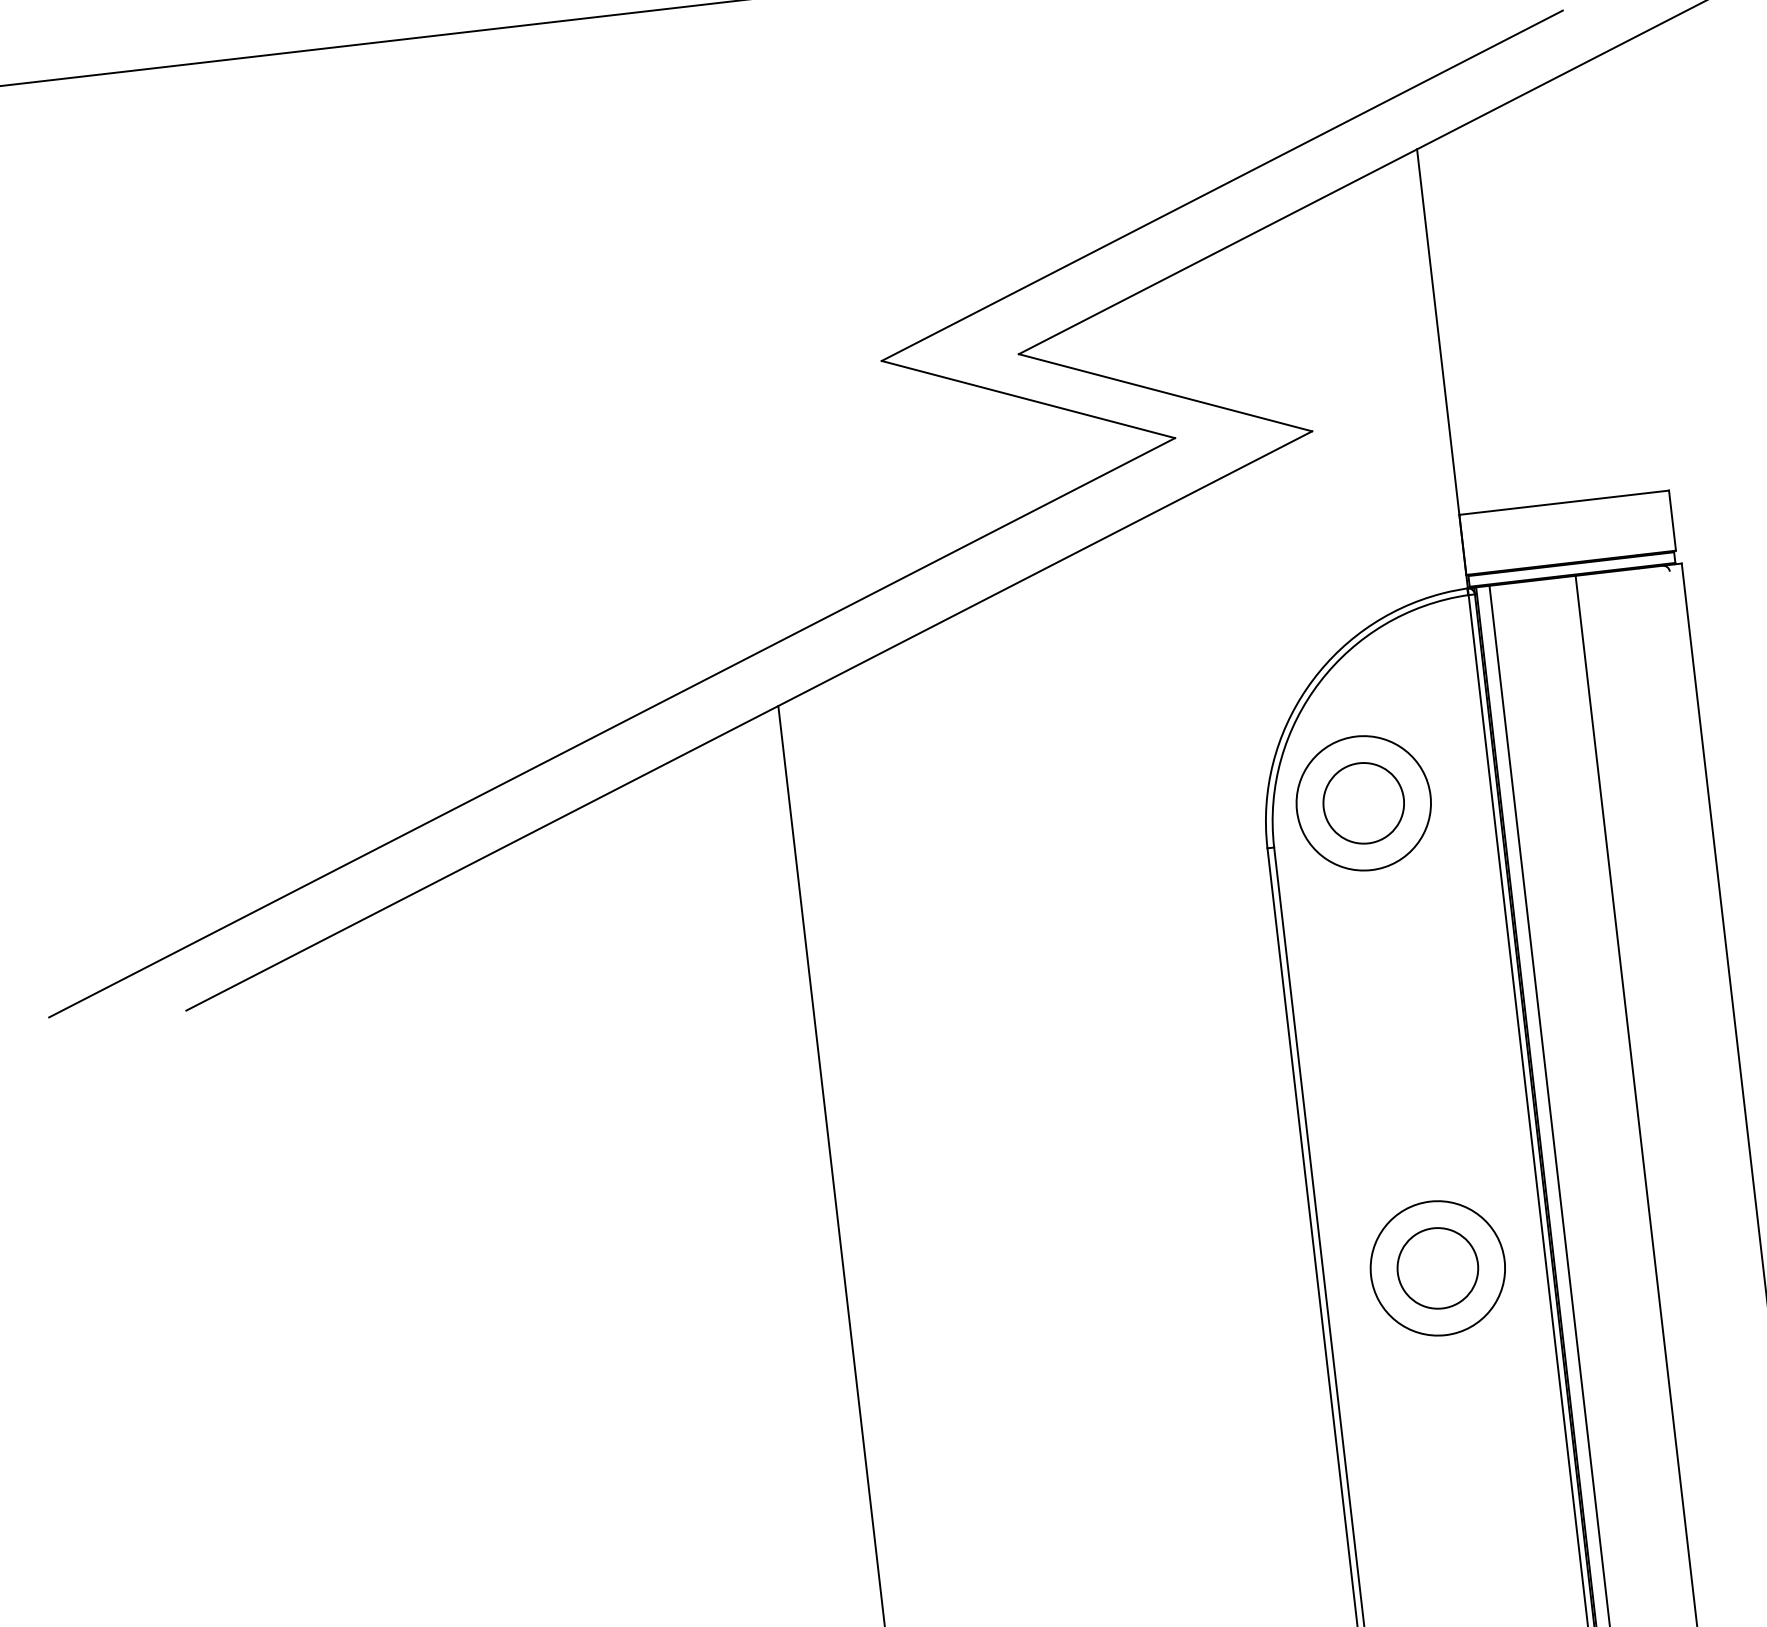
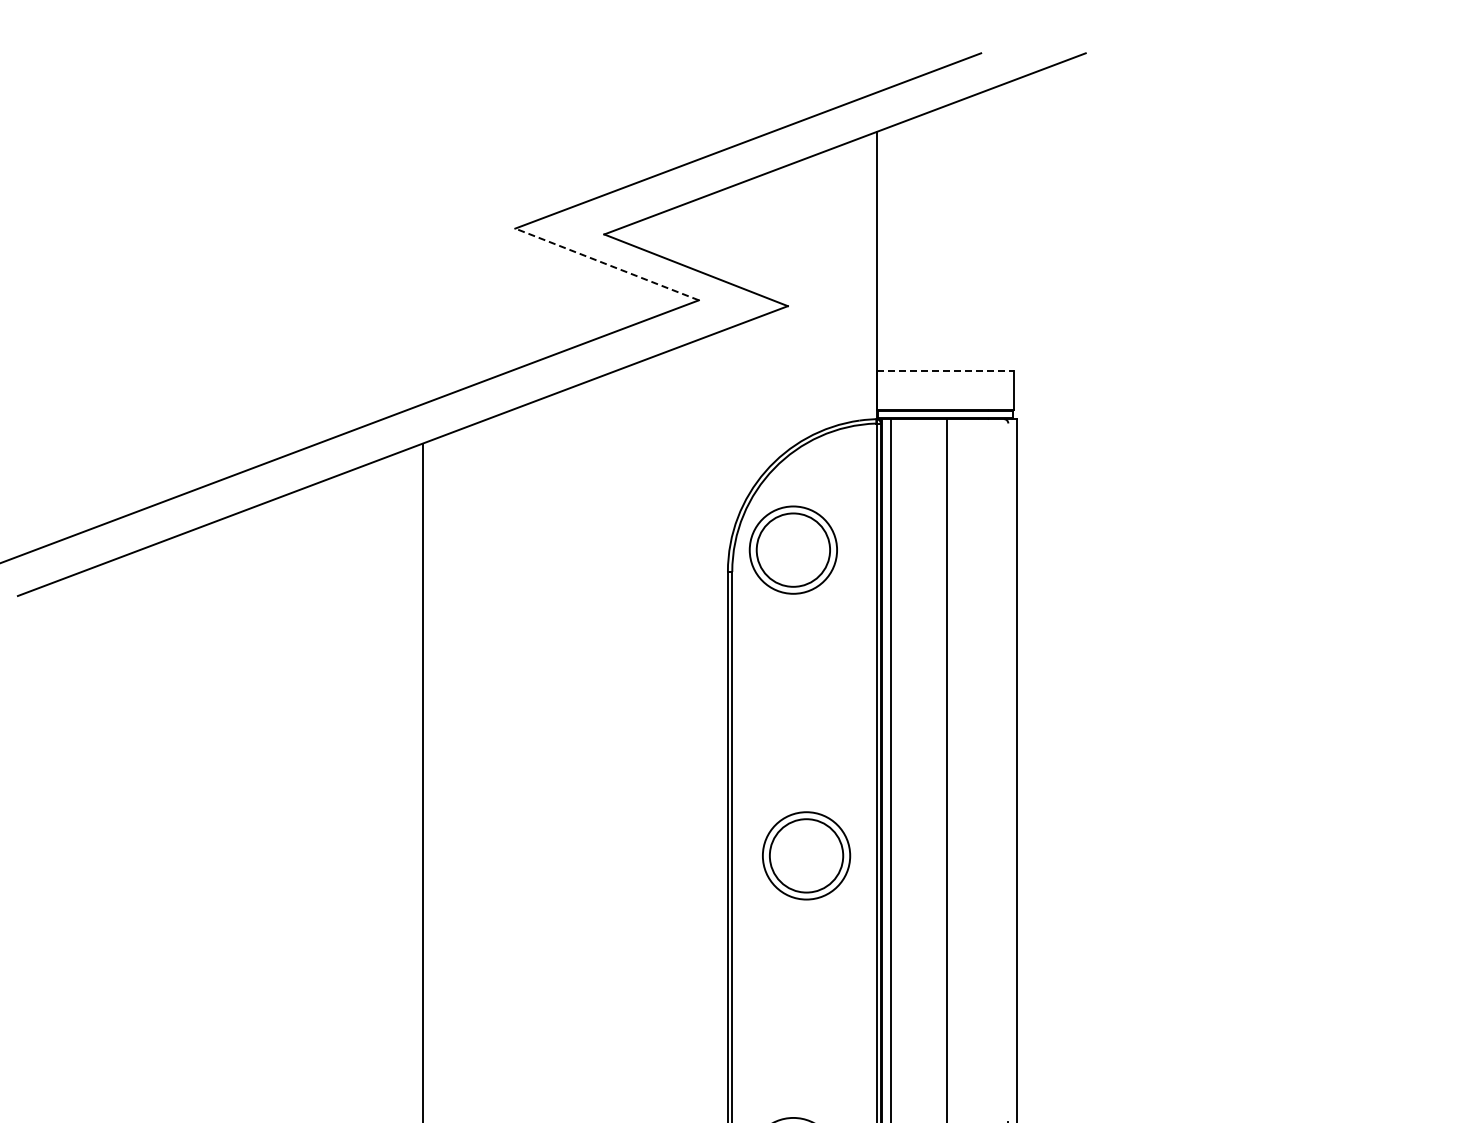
line: (1029, 399) -> (607, 264), solid -> dashed
line: (1564, 503) -> (945, 371), solid -> dashed
circle: (1363, 802) -> (793, 549), size x1.4
circle: (1437, 1267) -> (806, 855), size x1.4

